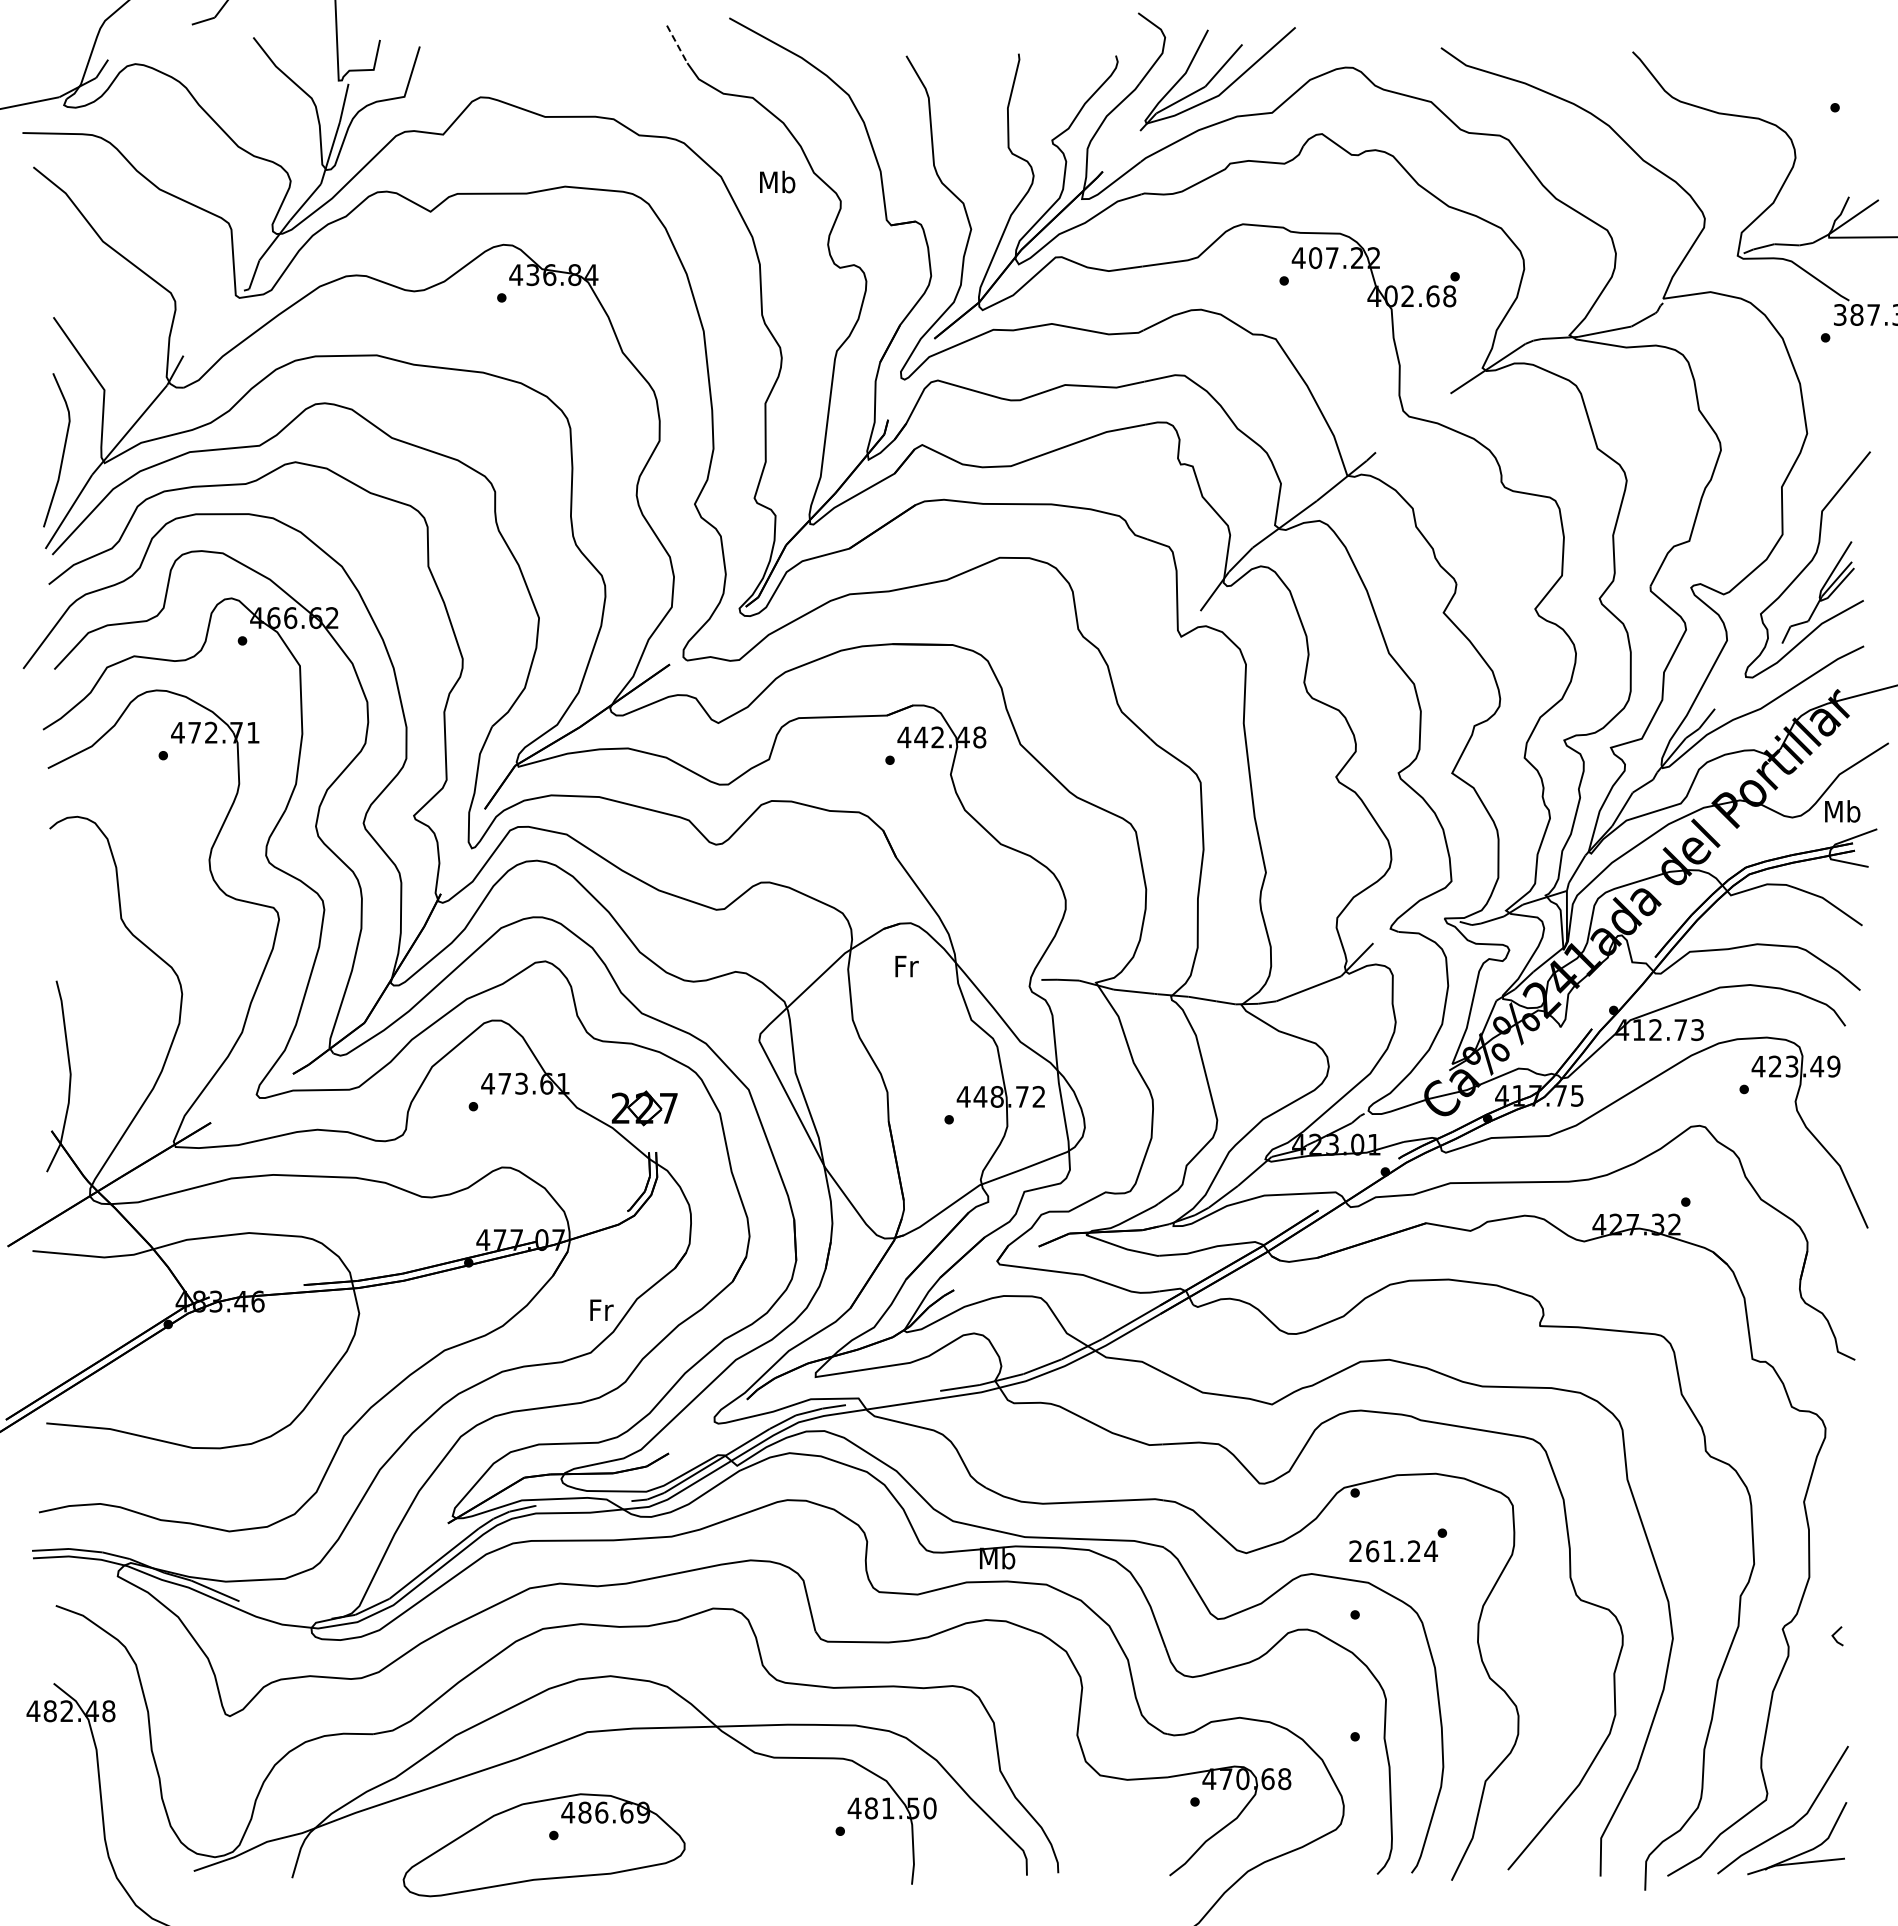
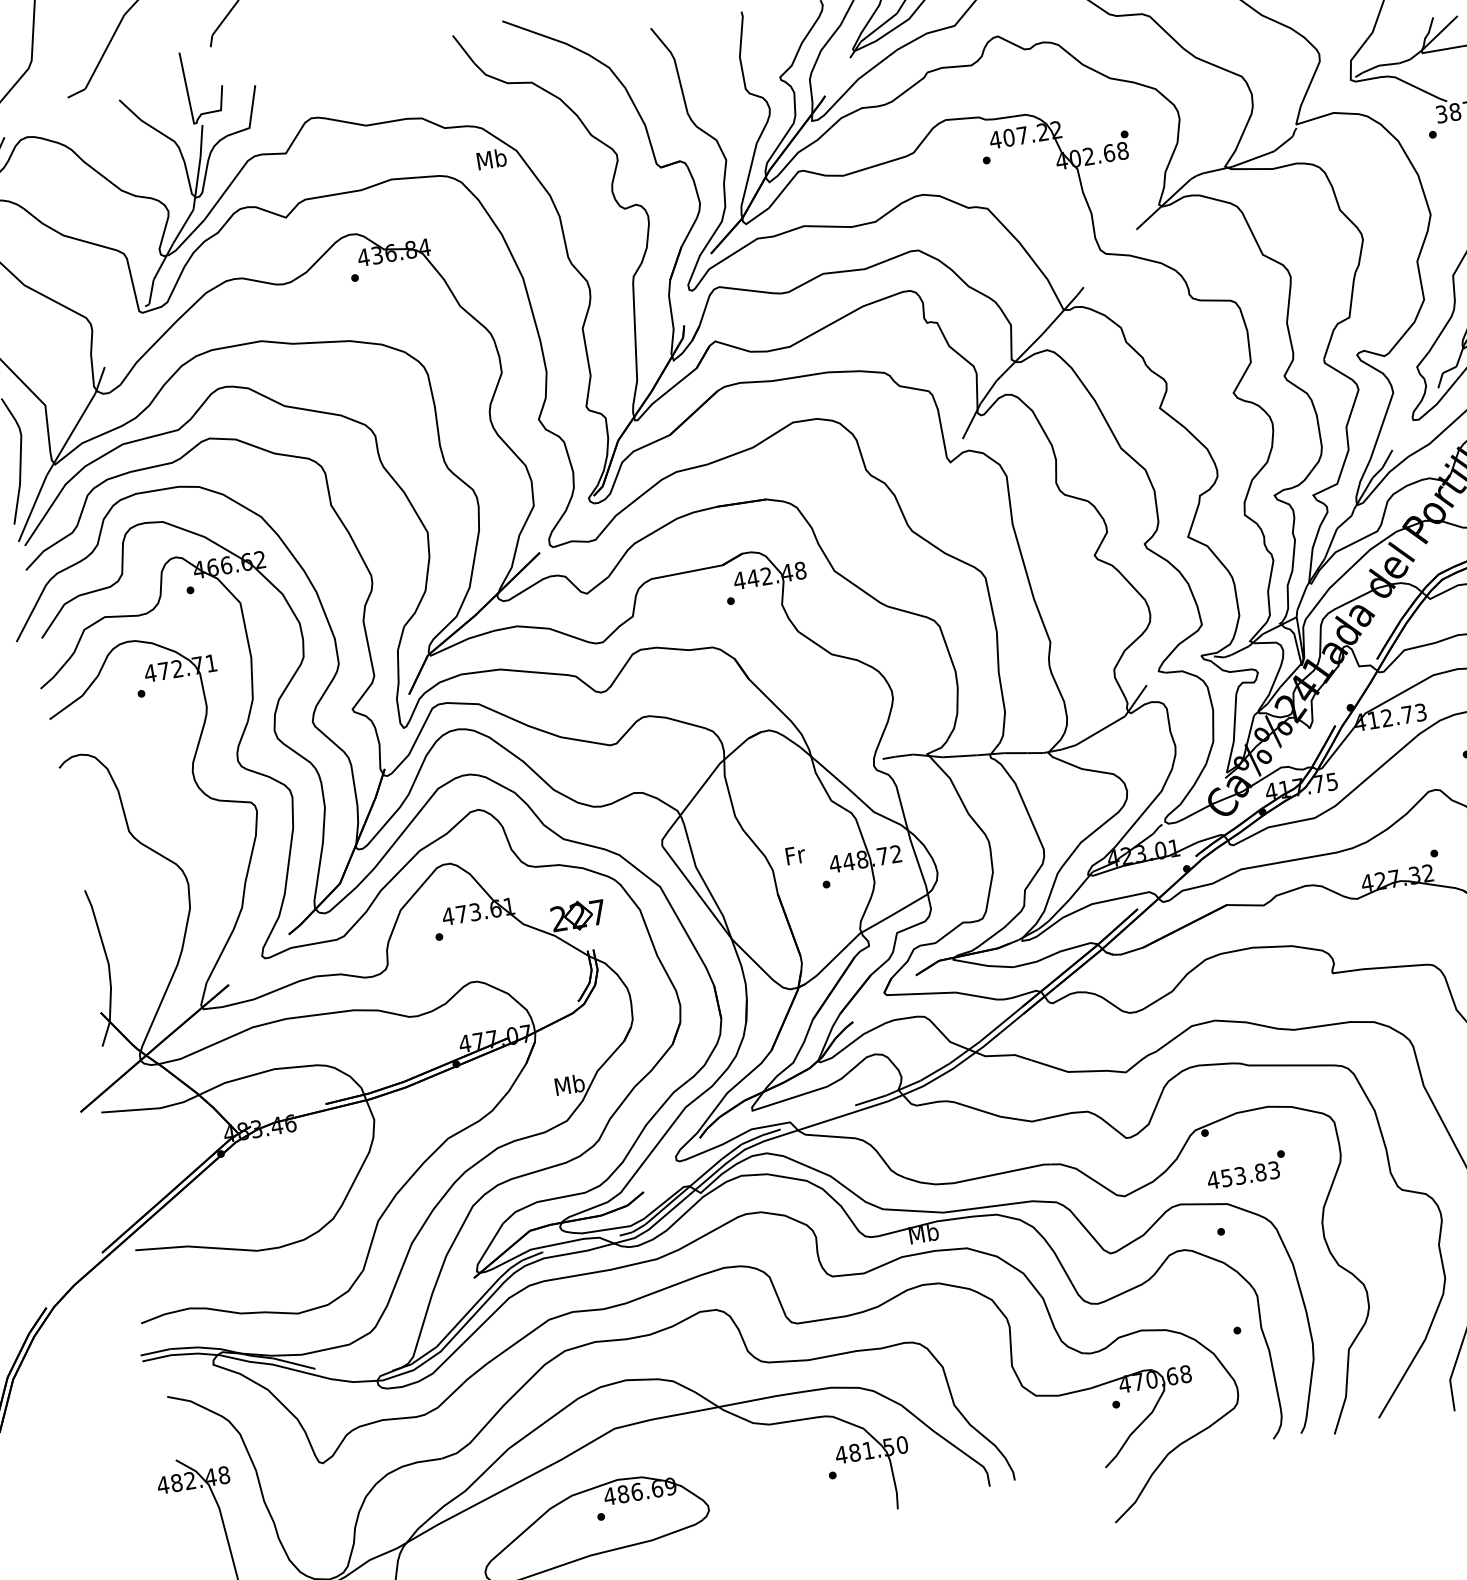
line: (677, 44) -> (463, 49), dashed -> solid
text: (777, 181) -> (491, 158), moved
text: (906, 966) -> (795, 855), moved
text: (600, 1309) -> (569, 1084), Fr -> Mb
text: (1392, 1551) -> (1243, 1175), 261.24 -> 453.83

